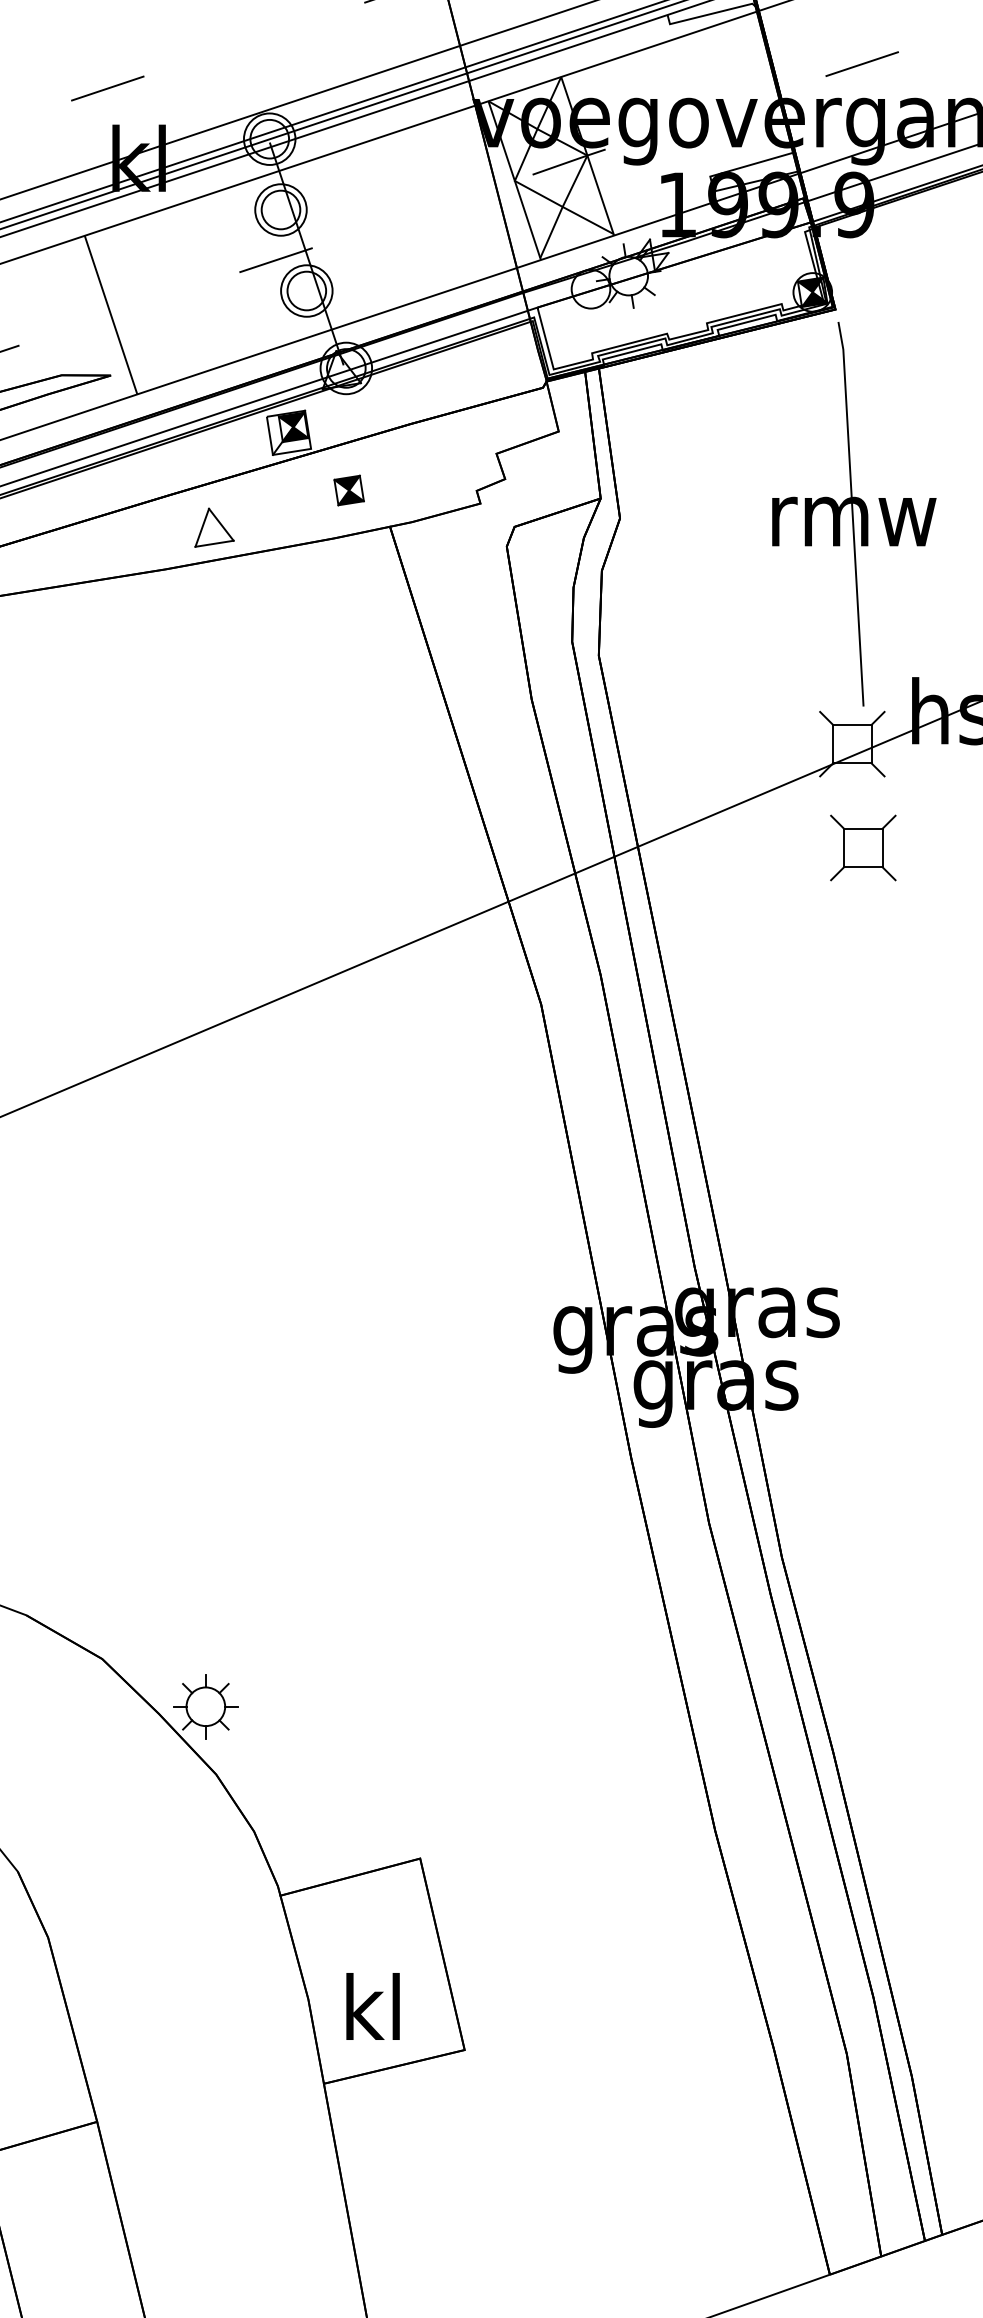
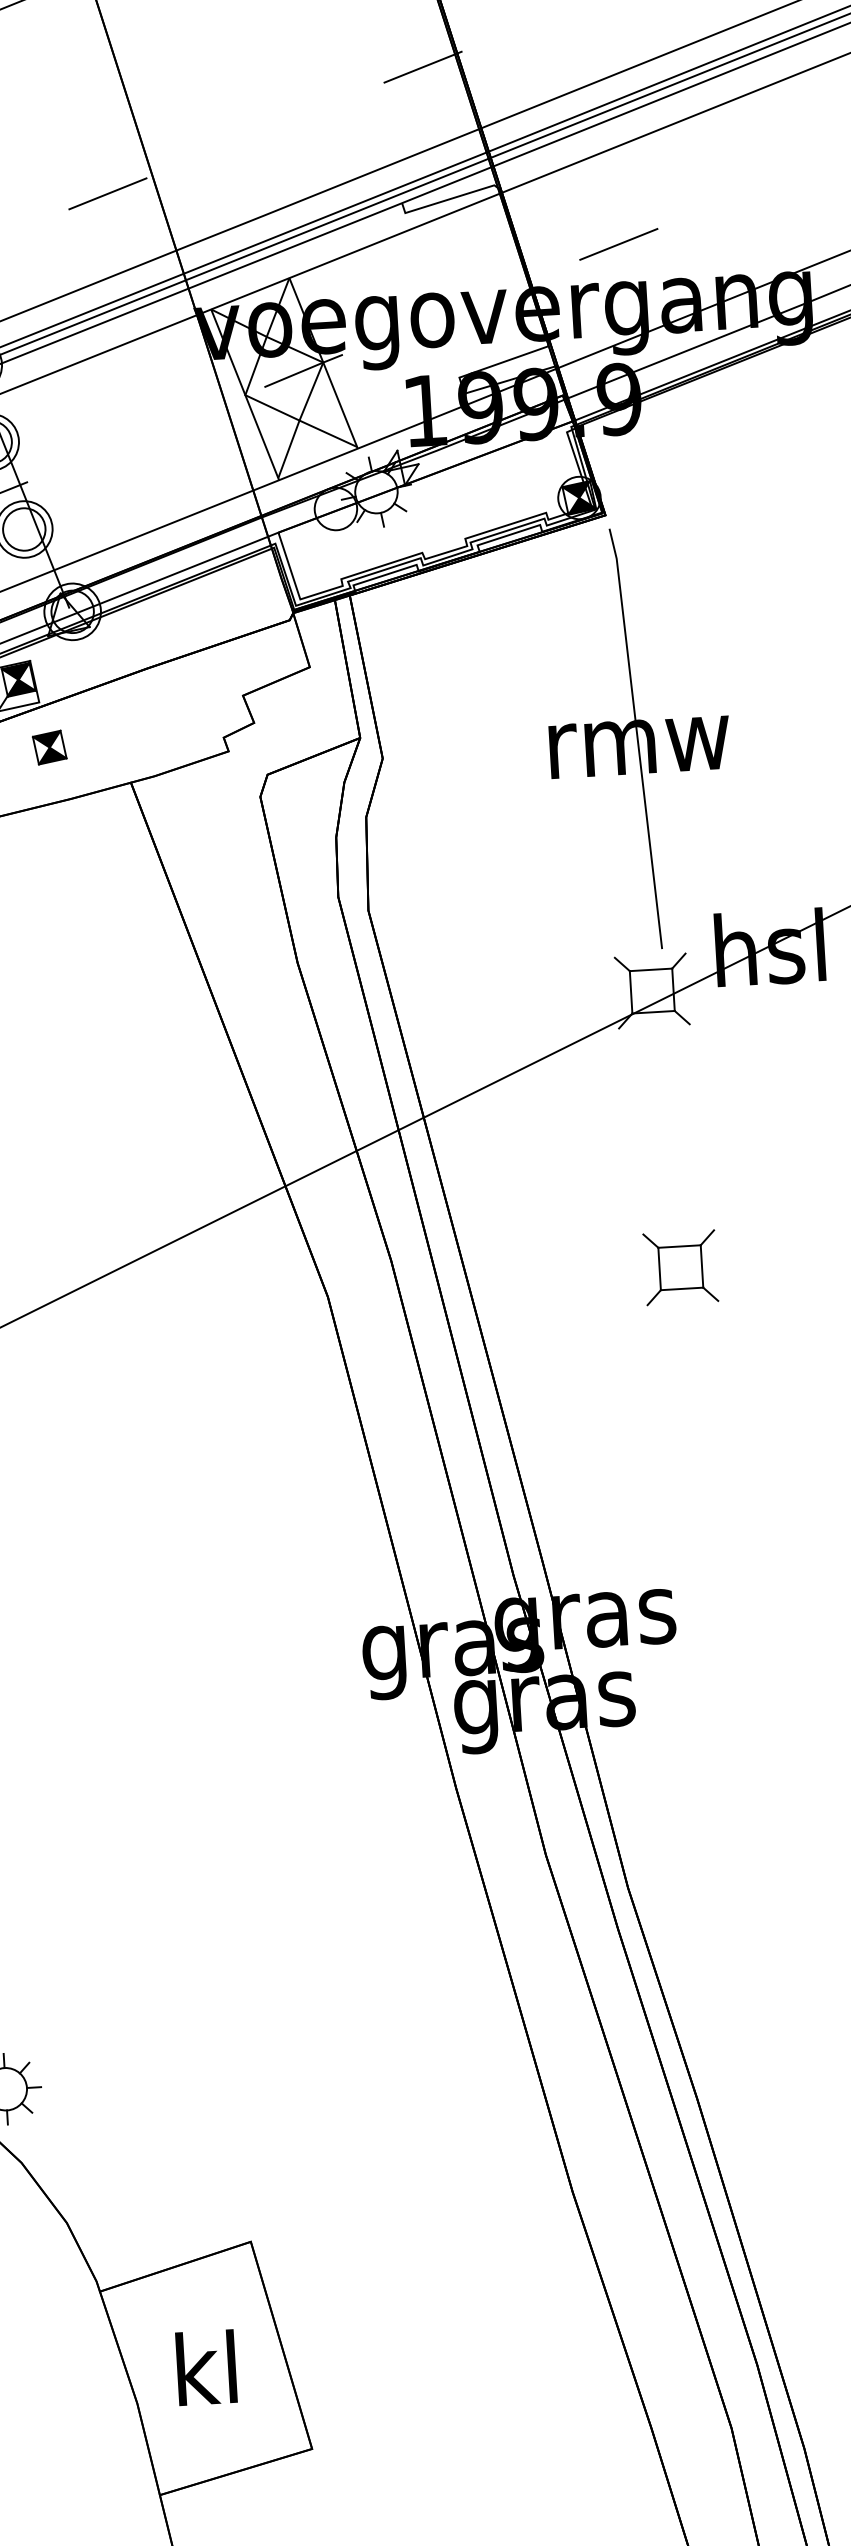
part: (348, 490) -> (49, 747), moved
part: (863, 847) -> (680, 1267), moved
text: (372, 2006) -> (205, 2367), moved

